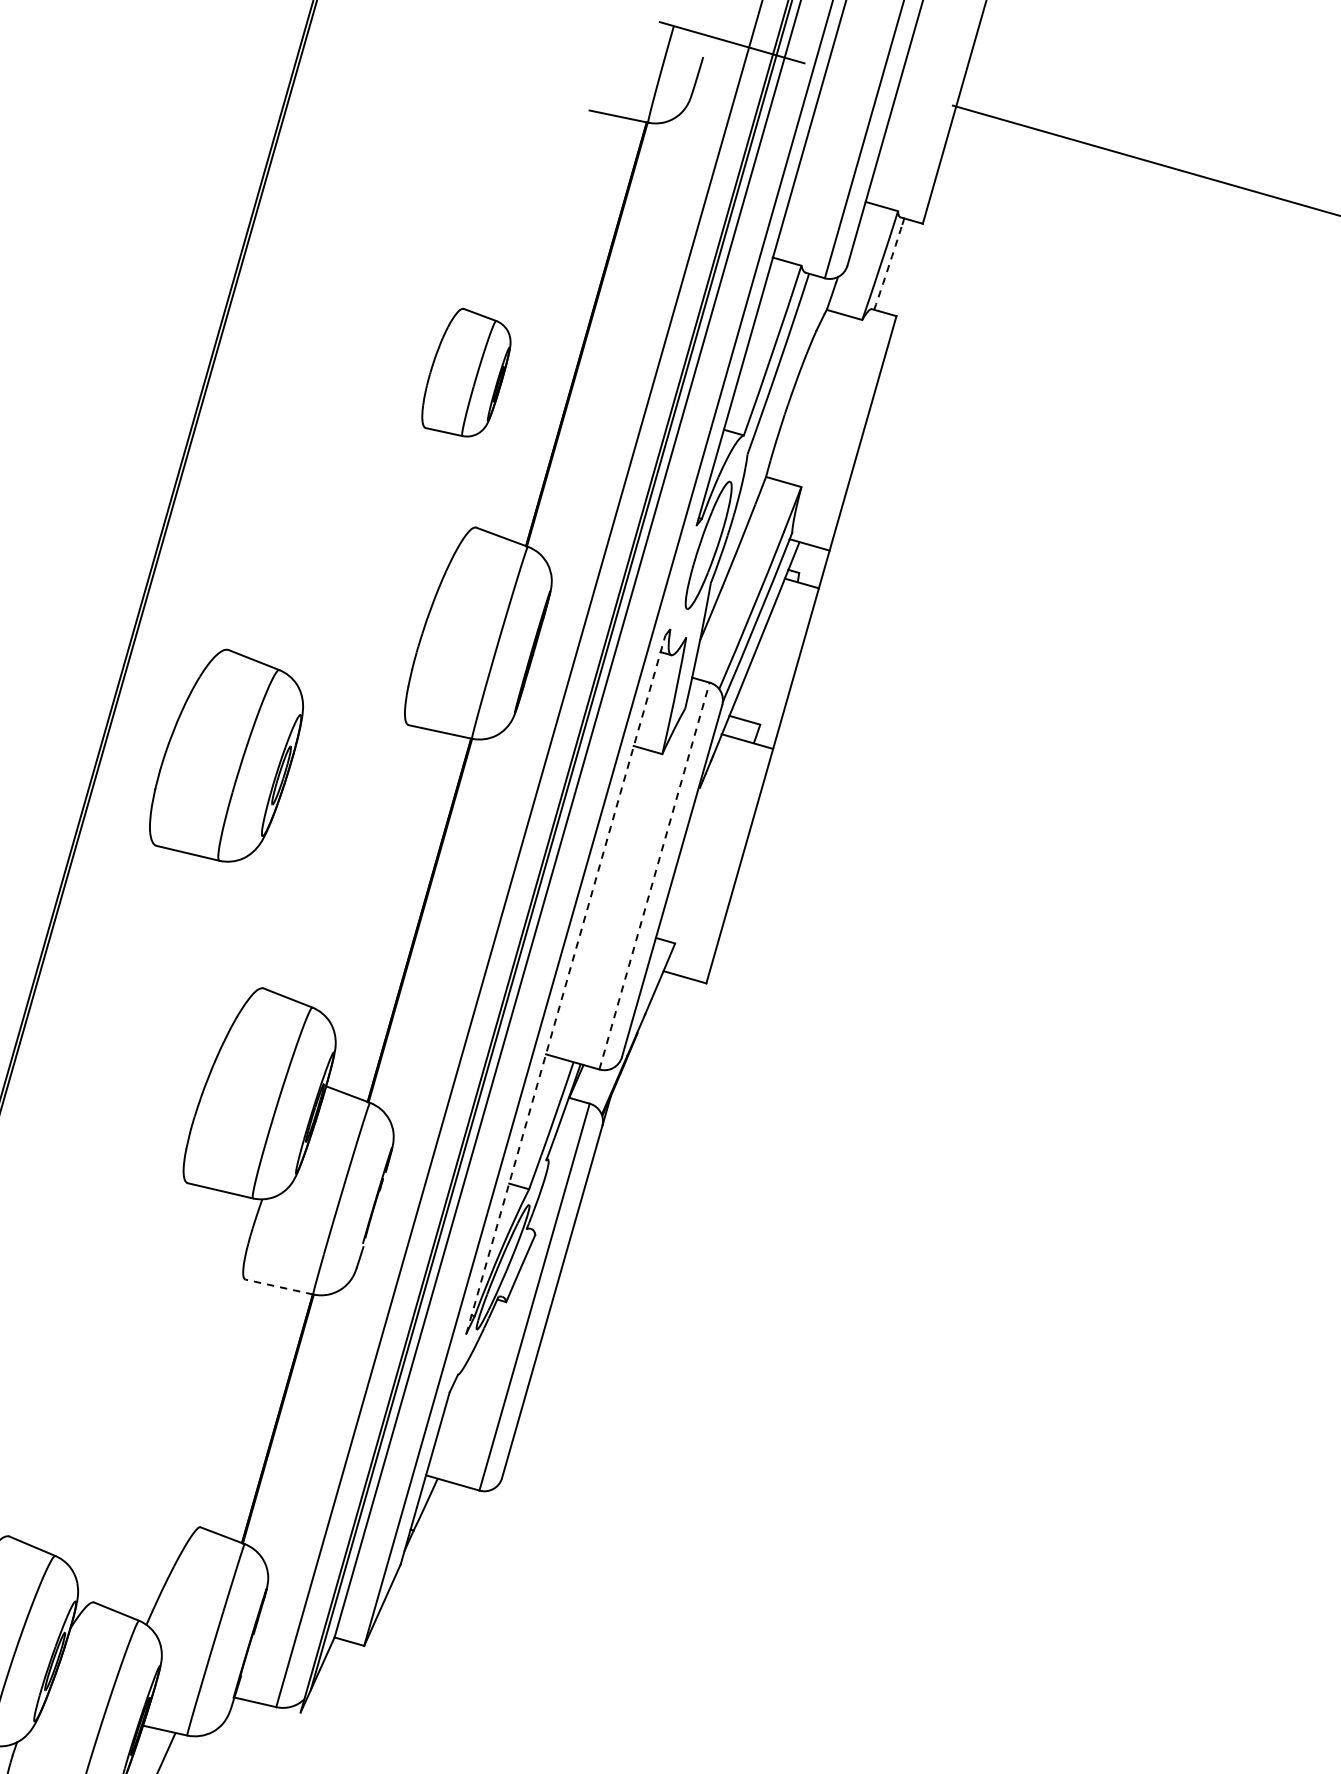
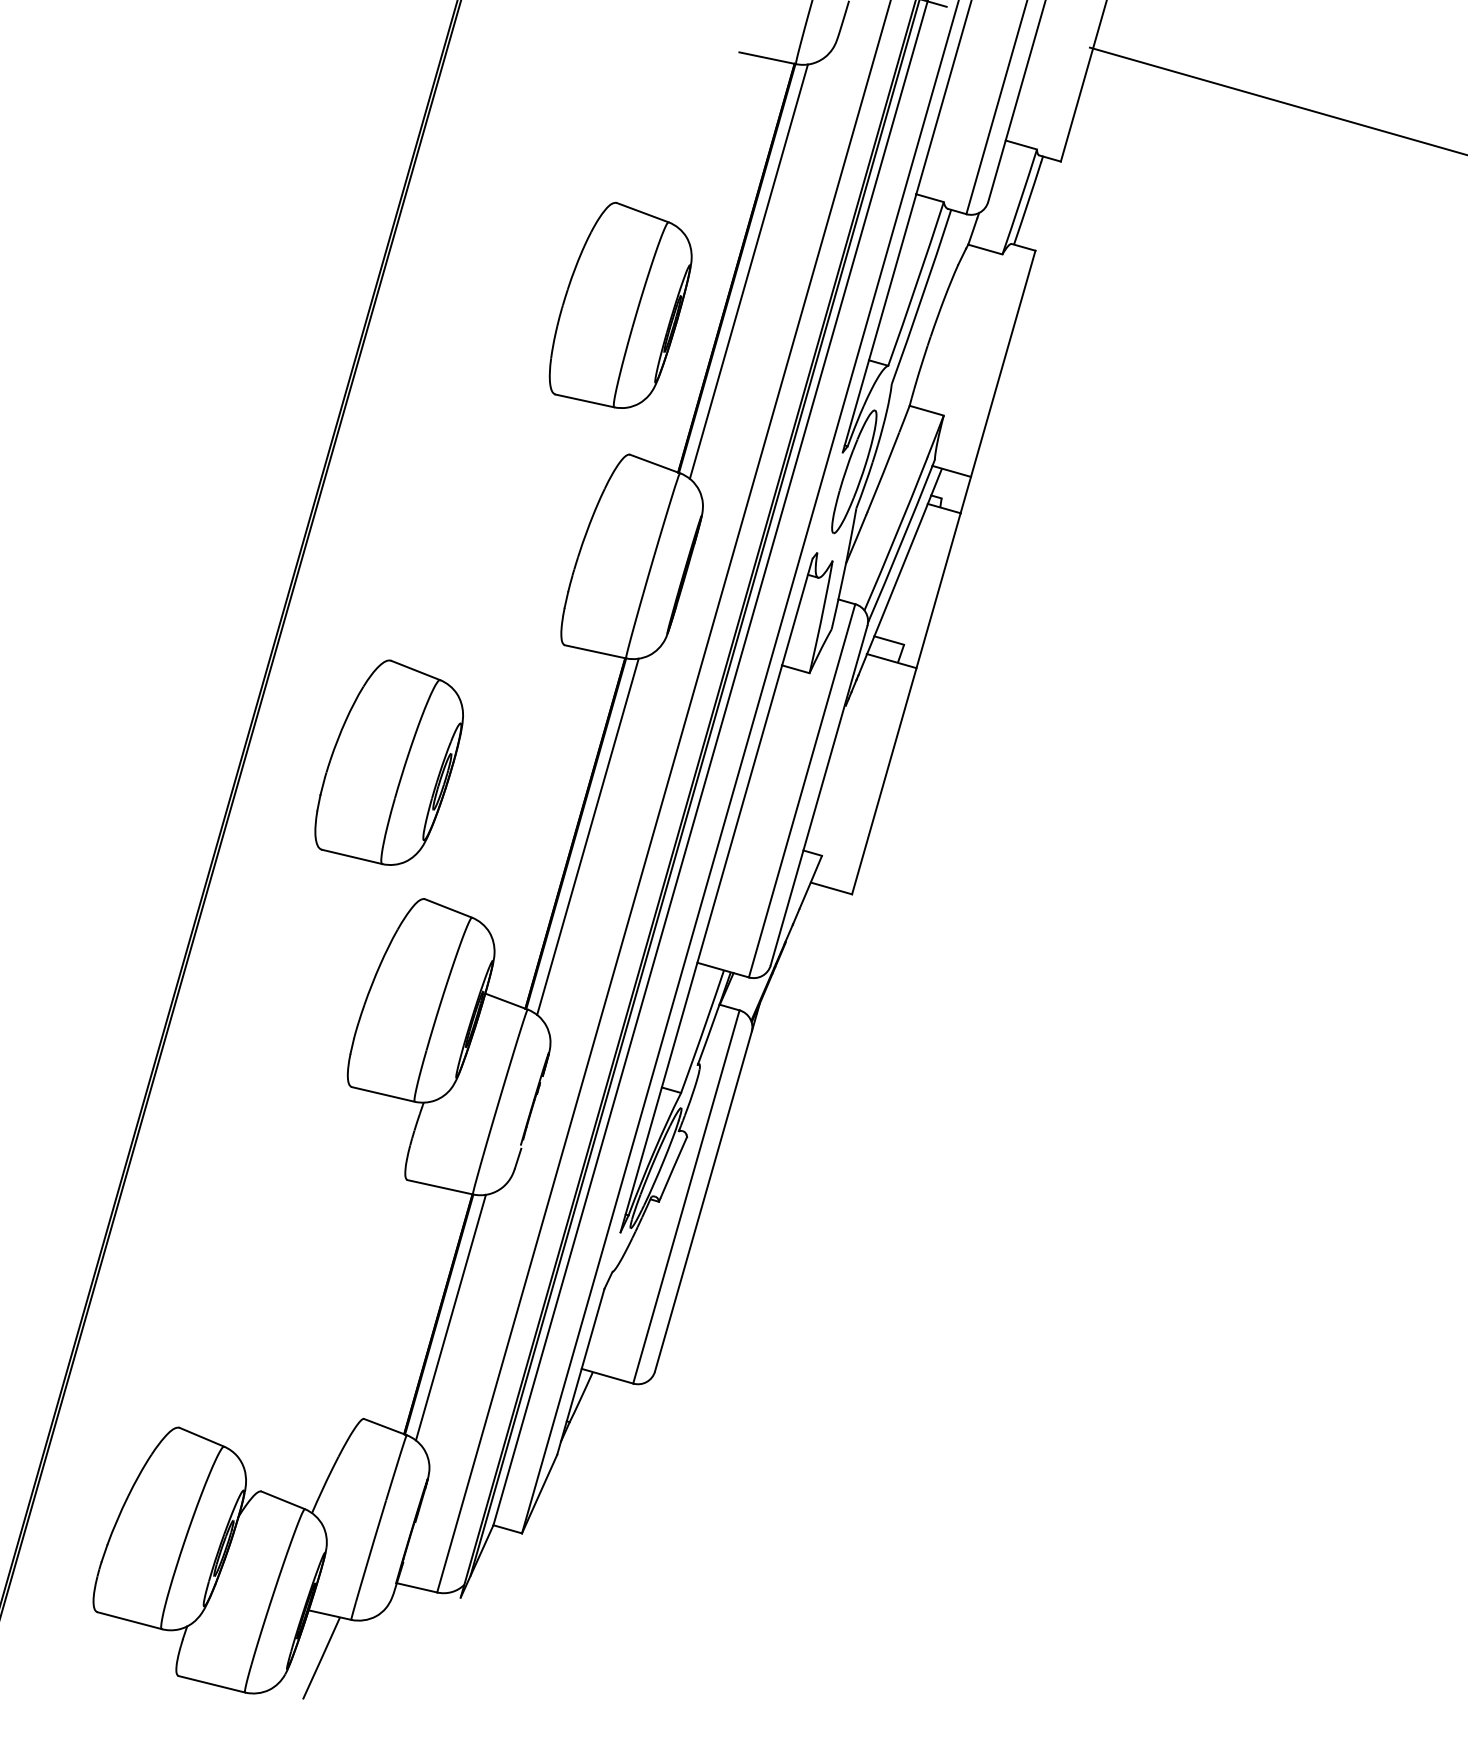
arc: (888, 267) -> (1027, 203), dashed -> solid
line: (598, 337) -> (748, 271), added
part: (466, 371) -> (620, 304), size x1.67
part: (225, 755) -> (388, 762), moved
line: (654, 875) -> (802, 790), dashed -> solid
line: (432, 923) -> (587, 836), added
line: (565, 984) -> (716, 895), dashed -> solid
line: (278, 1287) -> (439, 1187), dashed -> solid
line: (290, 1422) -> (450, 1317), added

